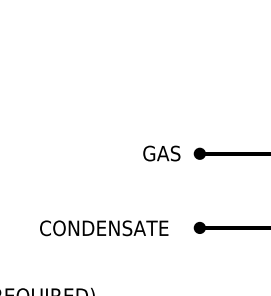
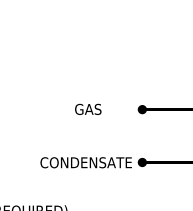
text: (162, 152) -> (88, 108), moved
text: (103, 227) -> (85, 162), moved

